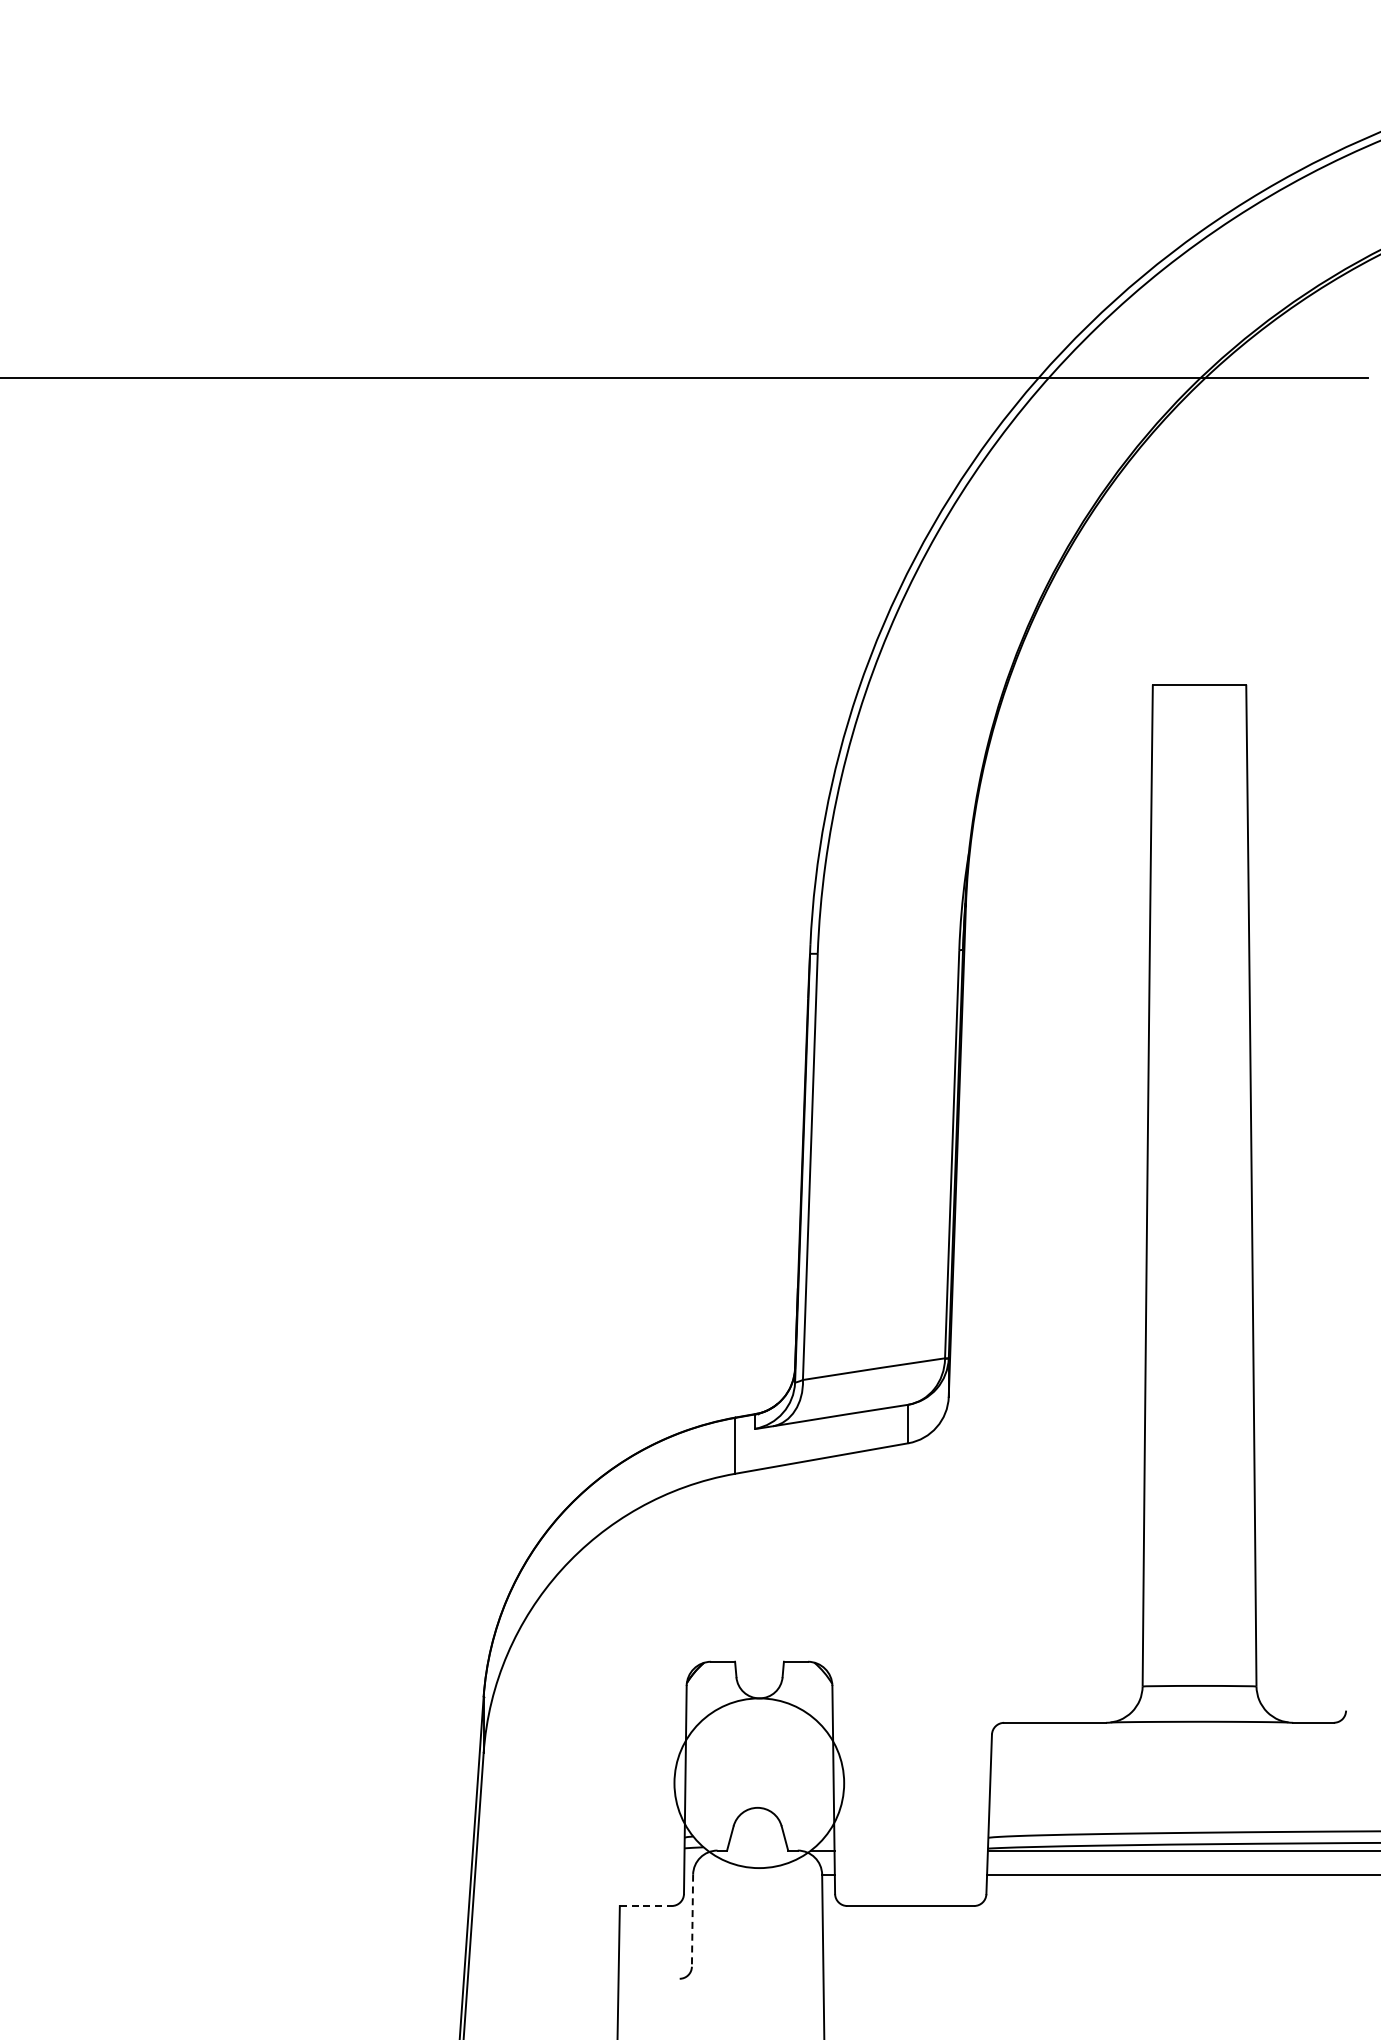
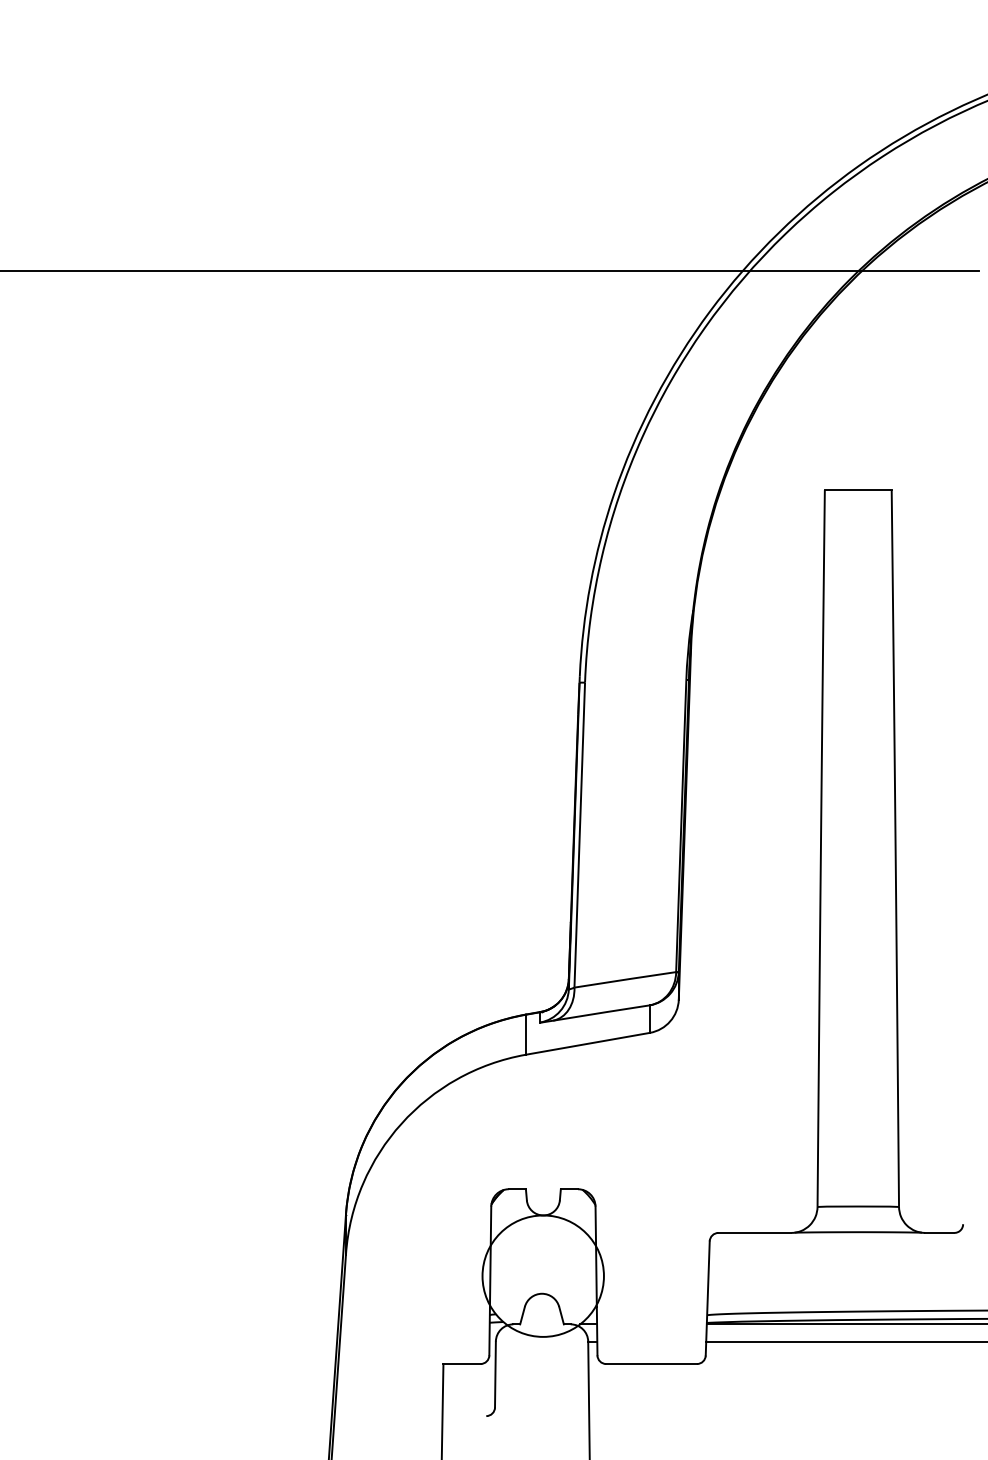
line: (645, 1906) -> (461, 1364), dashed -> solid
line: (692, 1921) -> (495, 1375), dashed -> solid

